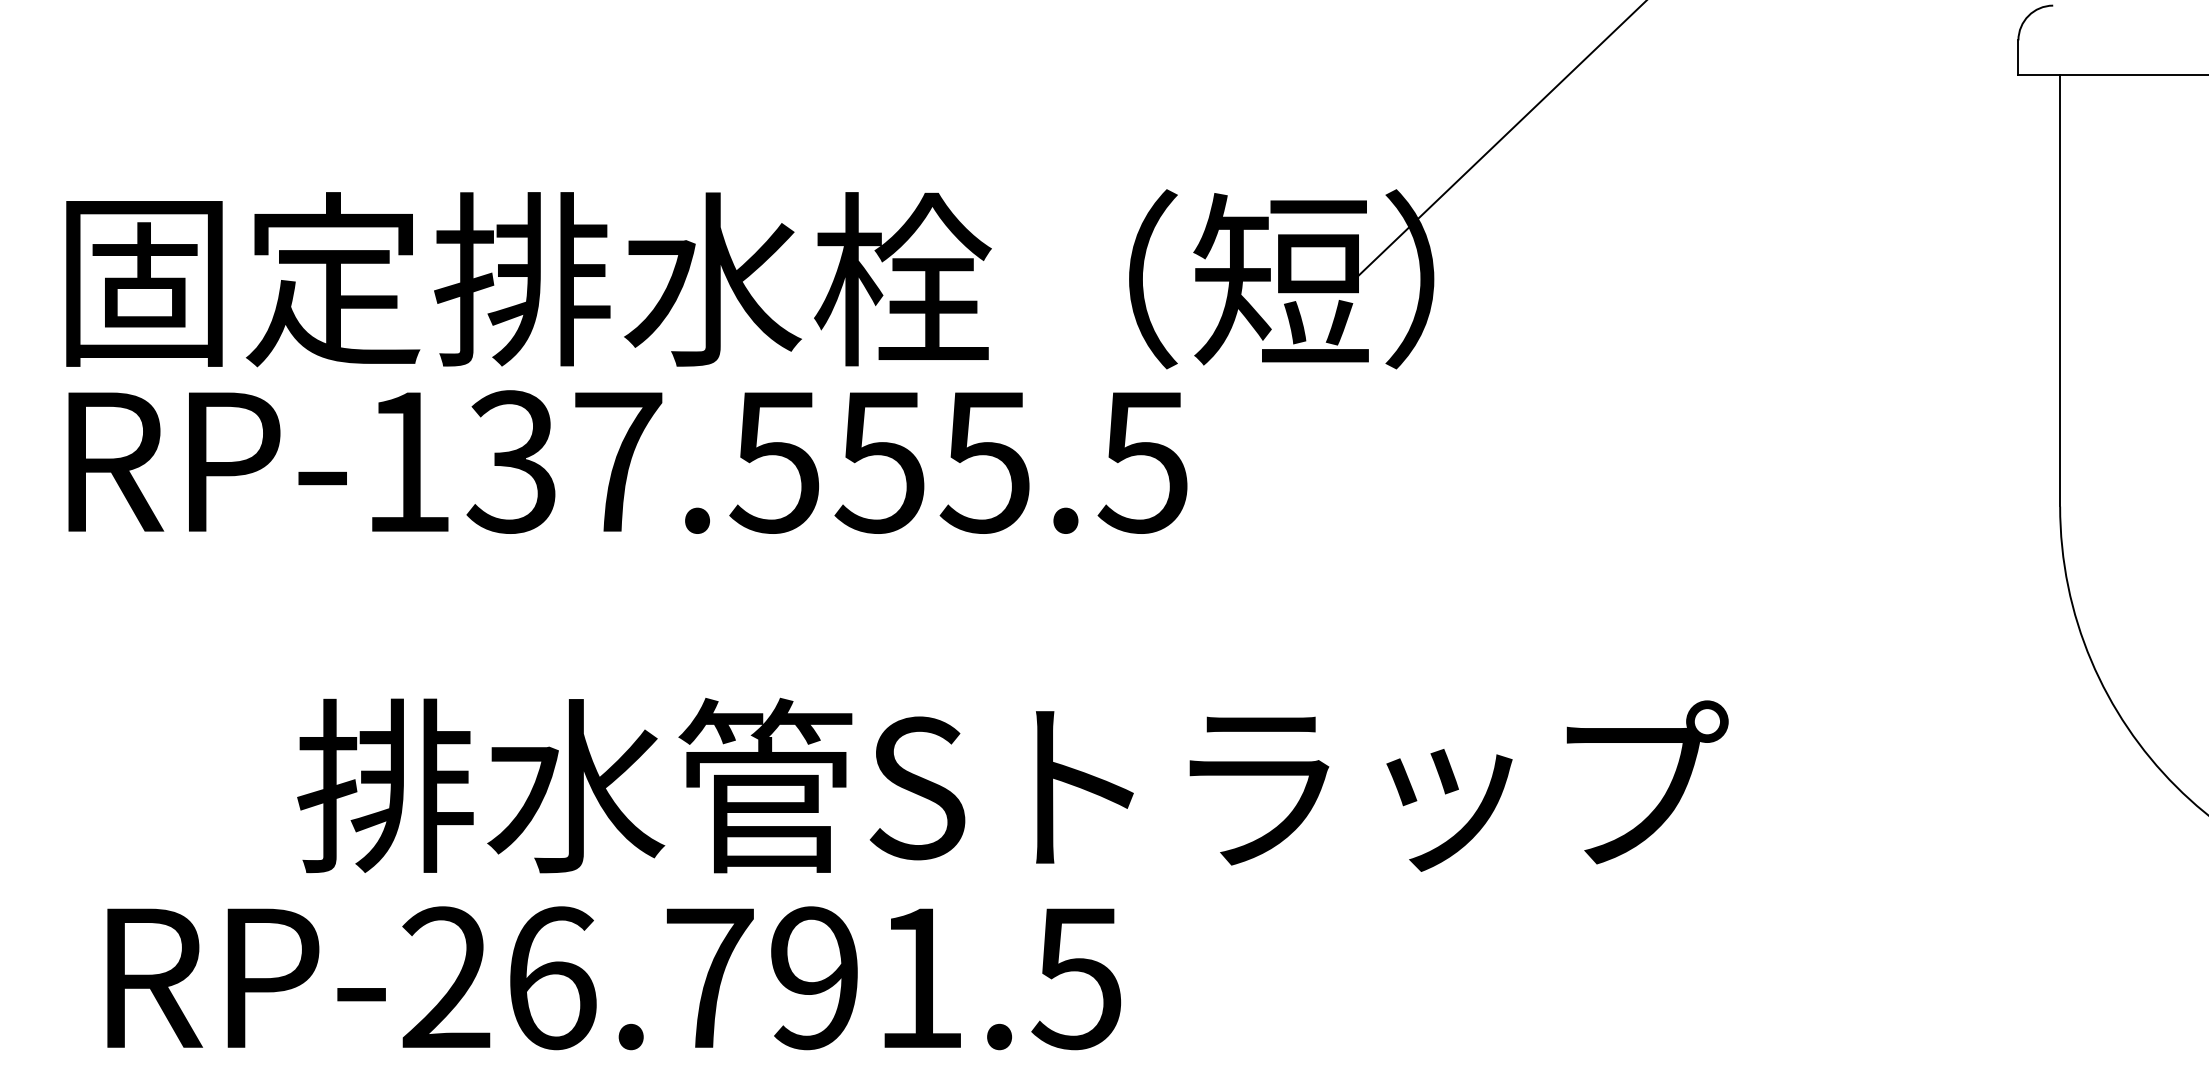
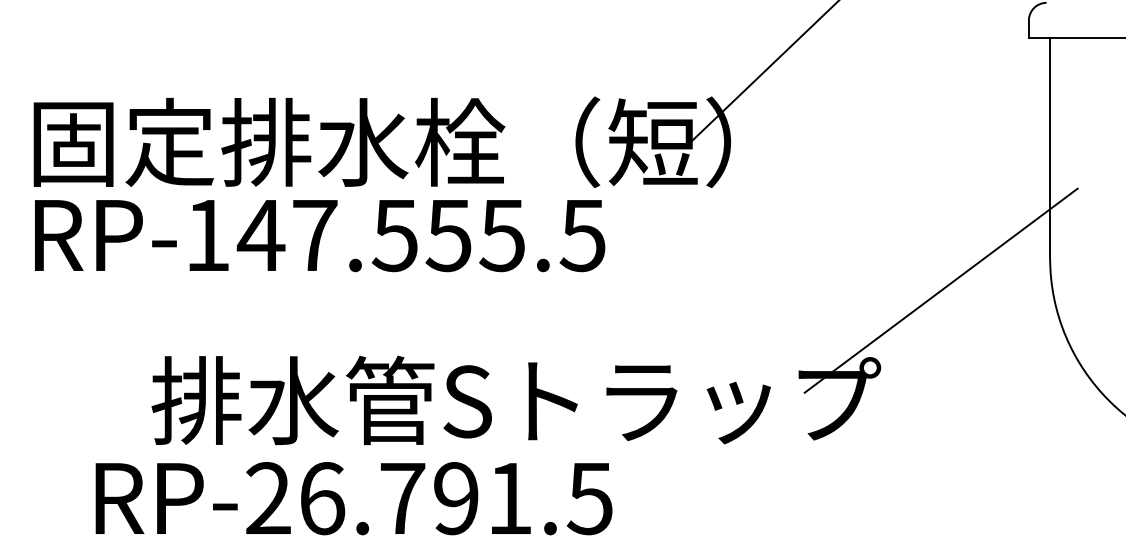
text: (511, 462) -> (260, 235), RP-137.555.5 -> RP-147.555.5
line: (1845, 569) -> (940, 290), added
text: (613, 978) -> (353, 498), moved

